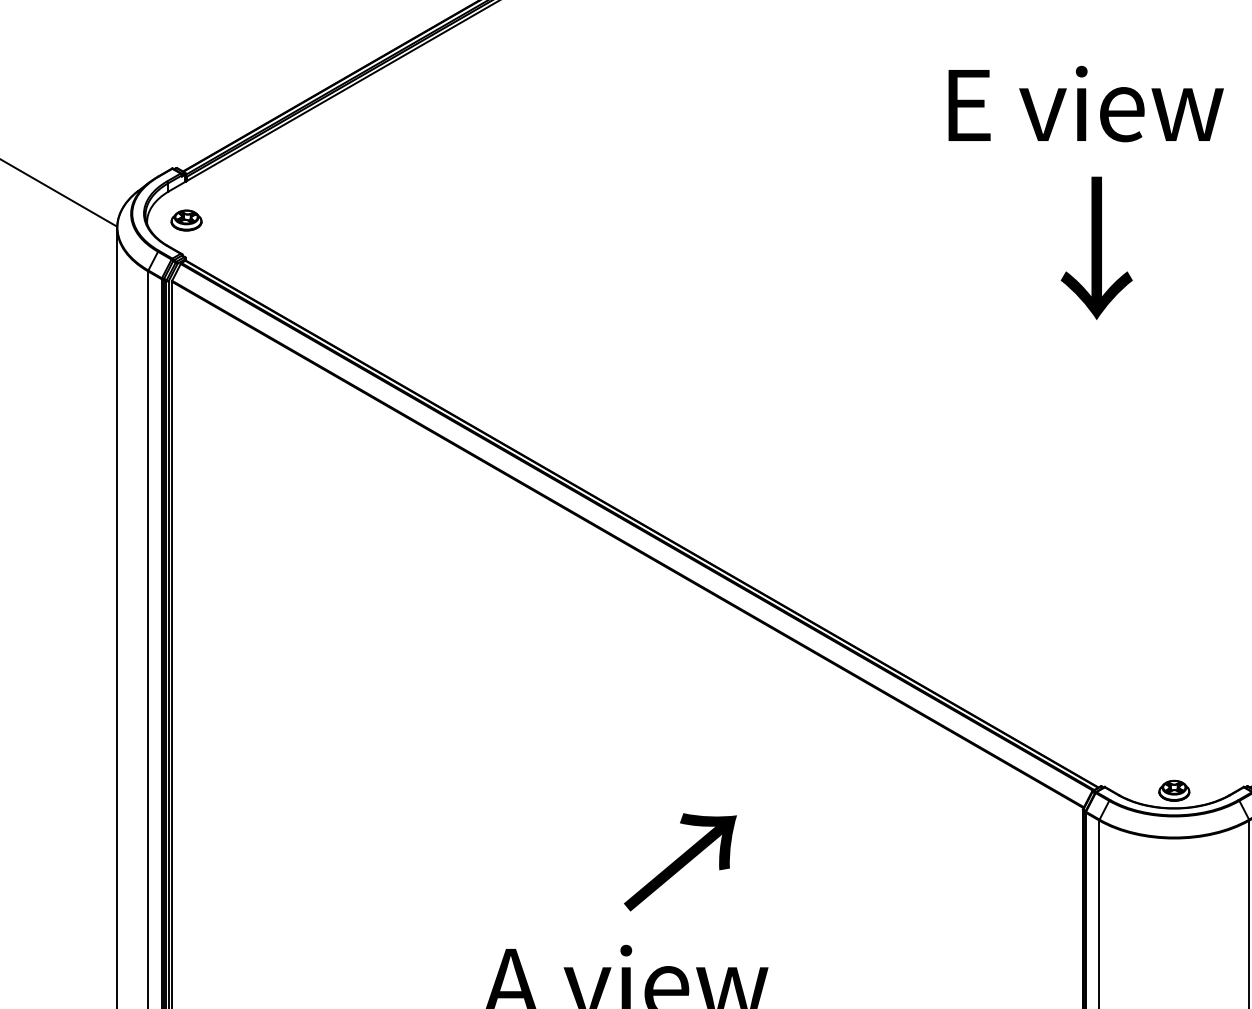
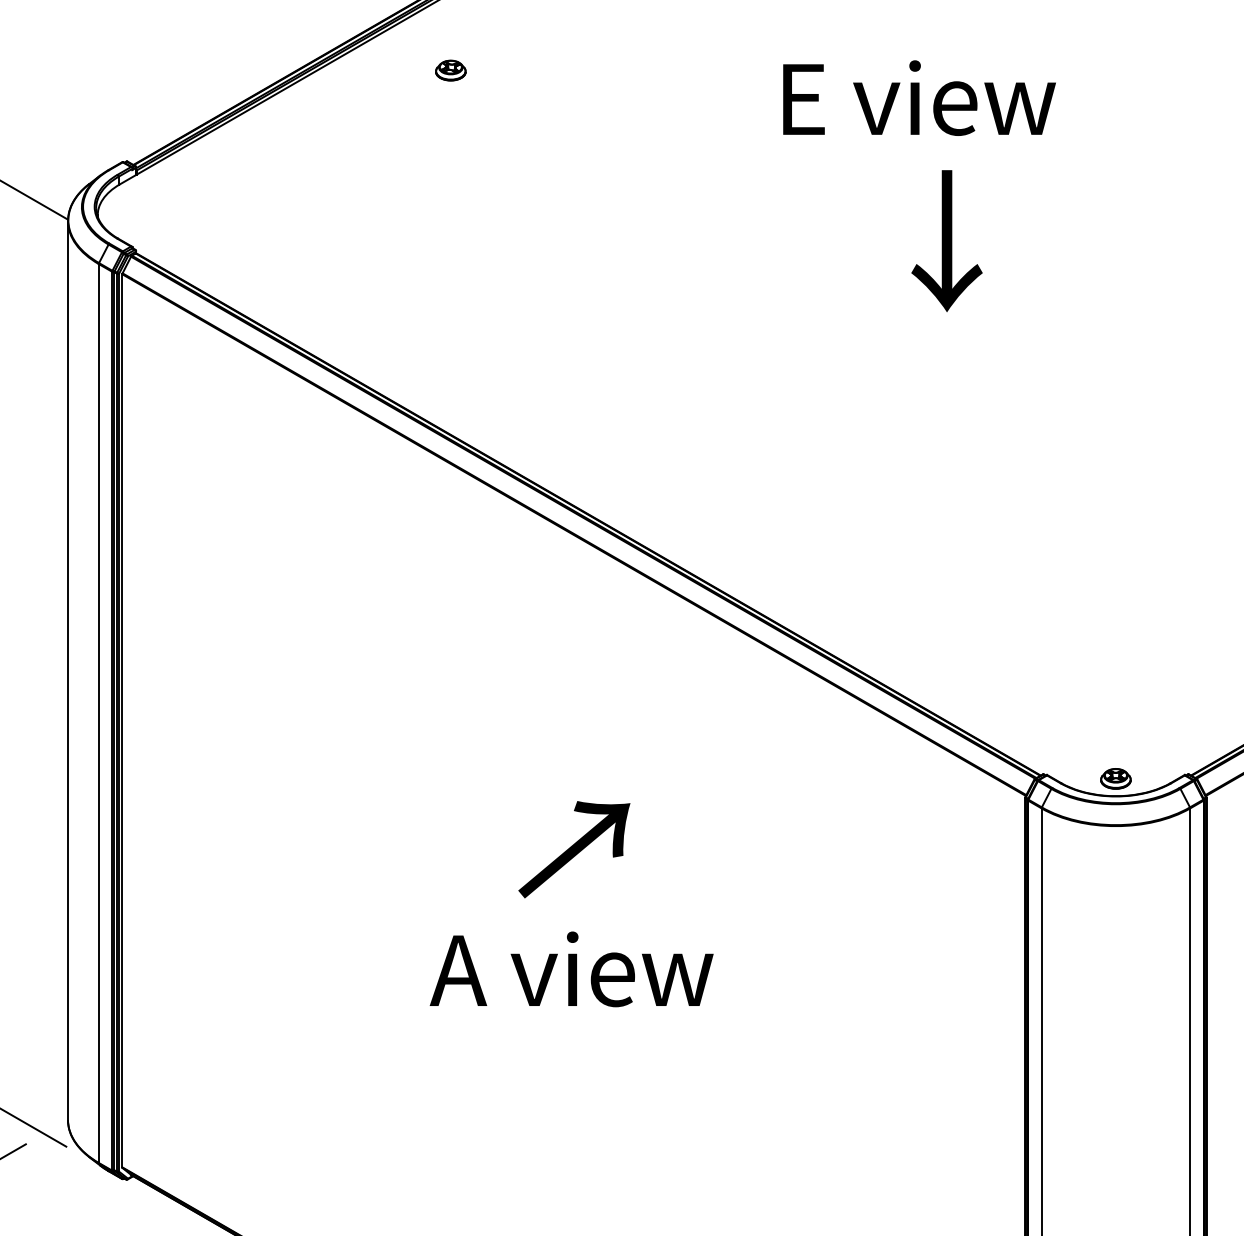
text: (1086, 103) -> (919, 97), moved
part: (186, 220) -> (450, 70), moved
text: (1096, 248) -> (946, 241), moved
text: (680, 862) -> (574, 849), moved

